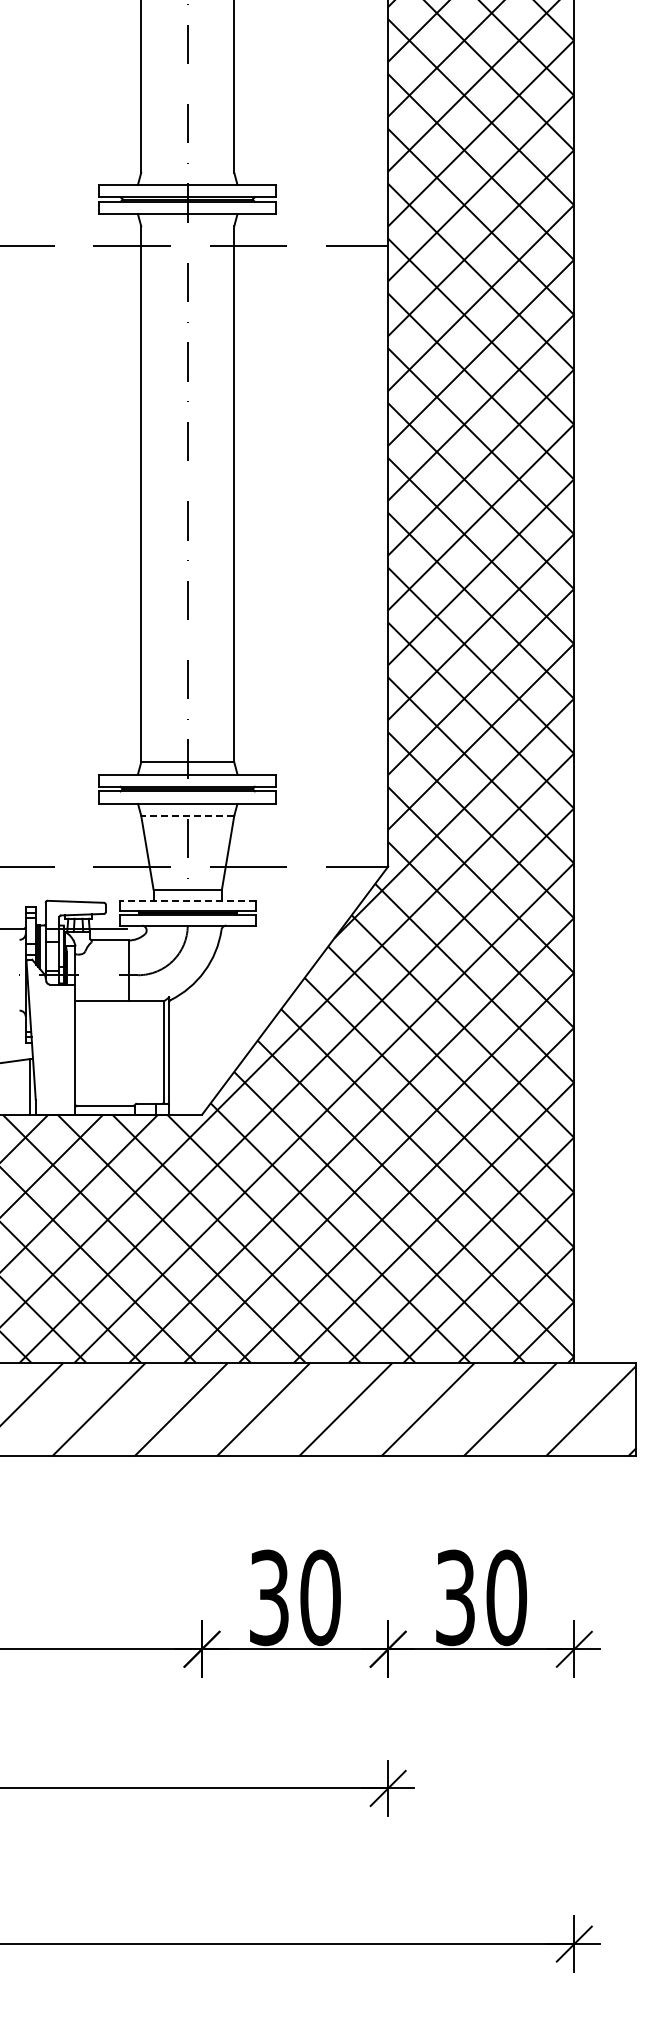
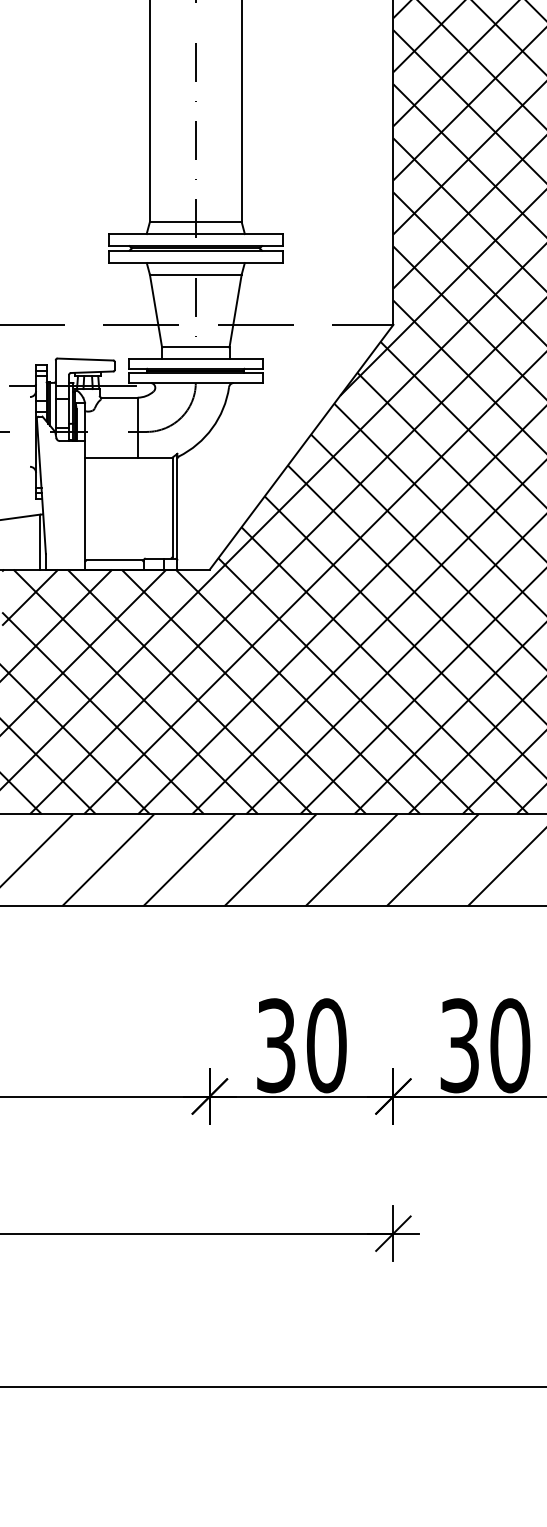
line: (187, 815) -> (195, 274), dashed -> solid
line: (187, 901) -> (195, 359), dashed -> solid

